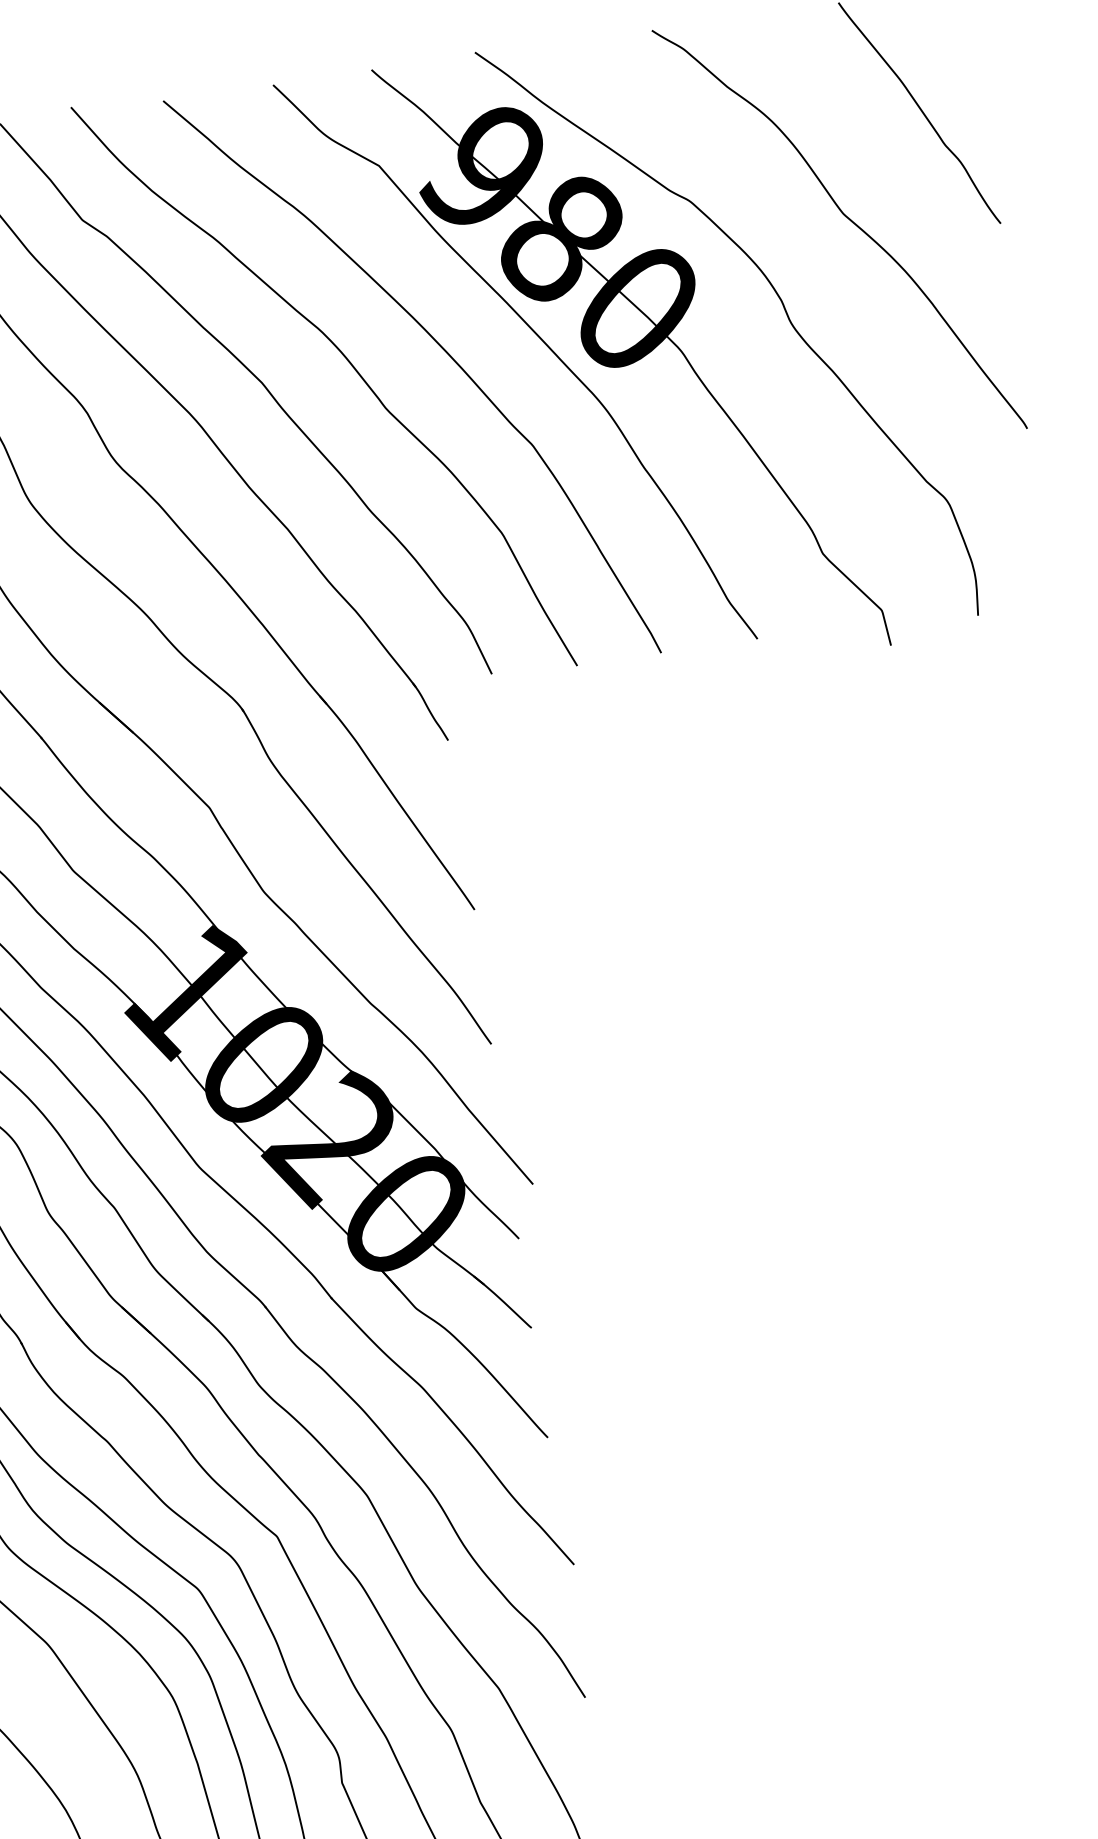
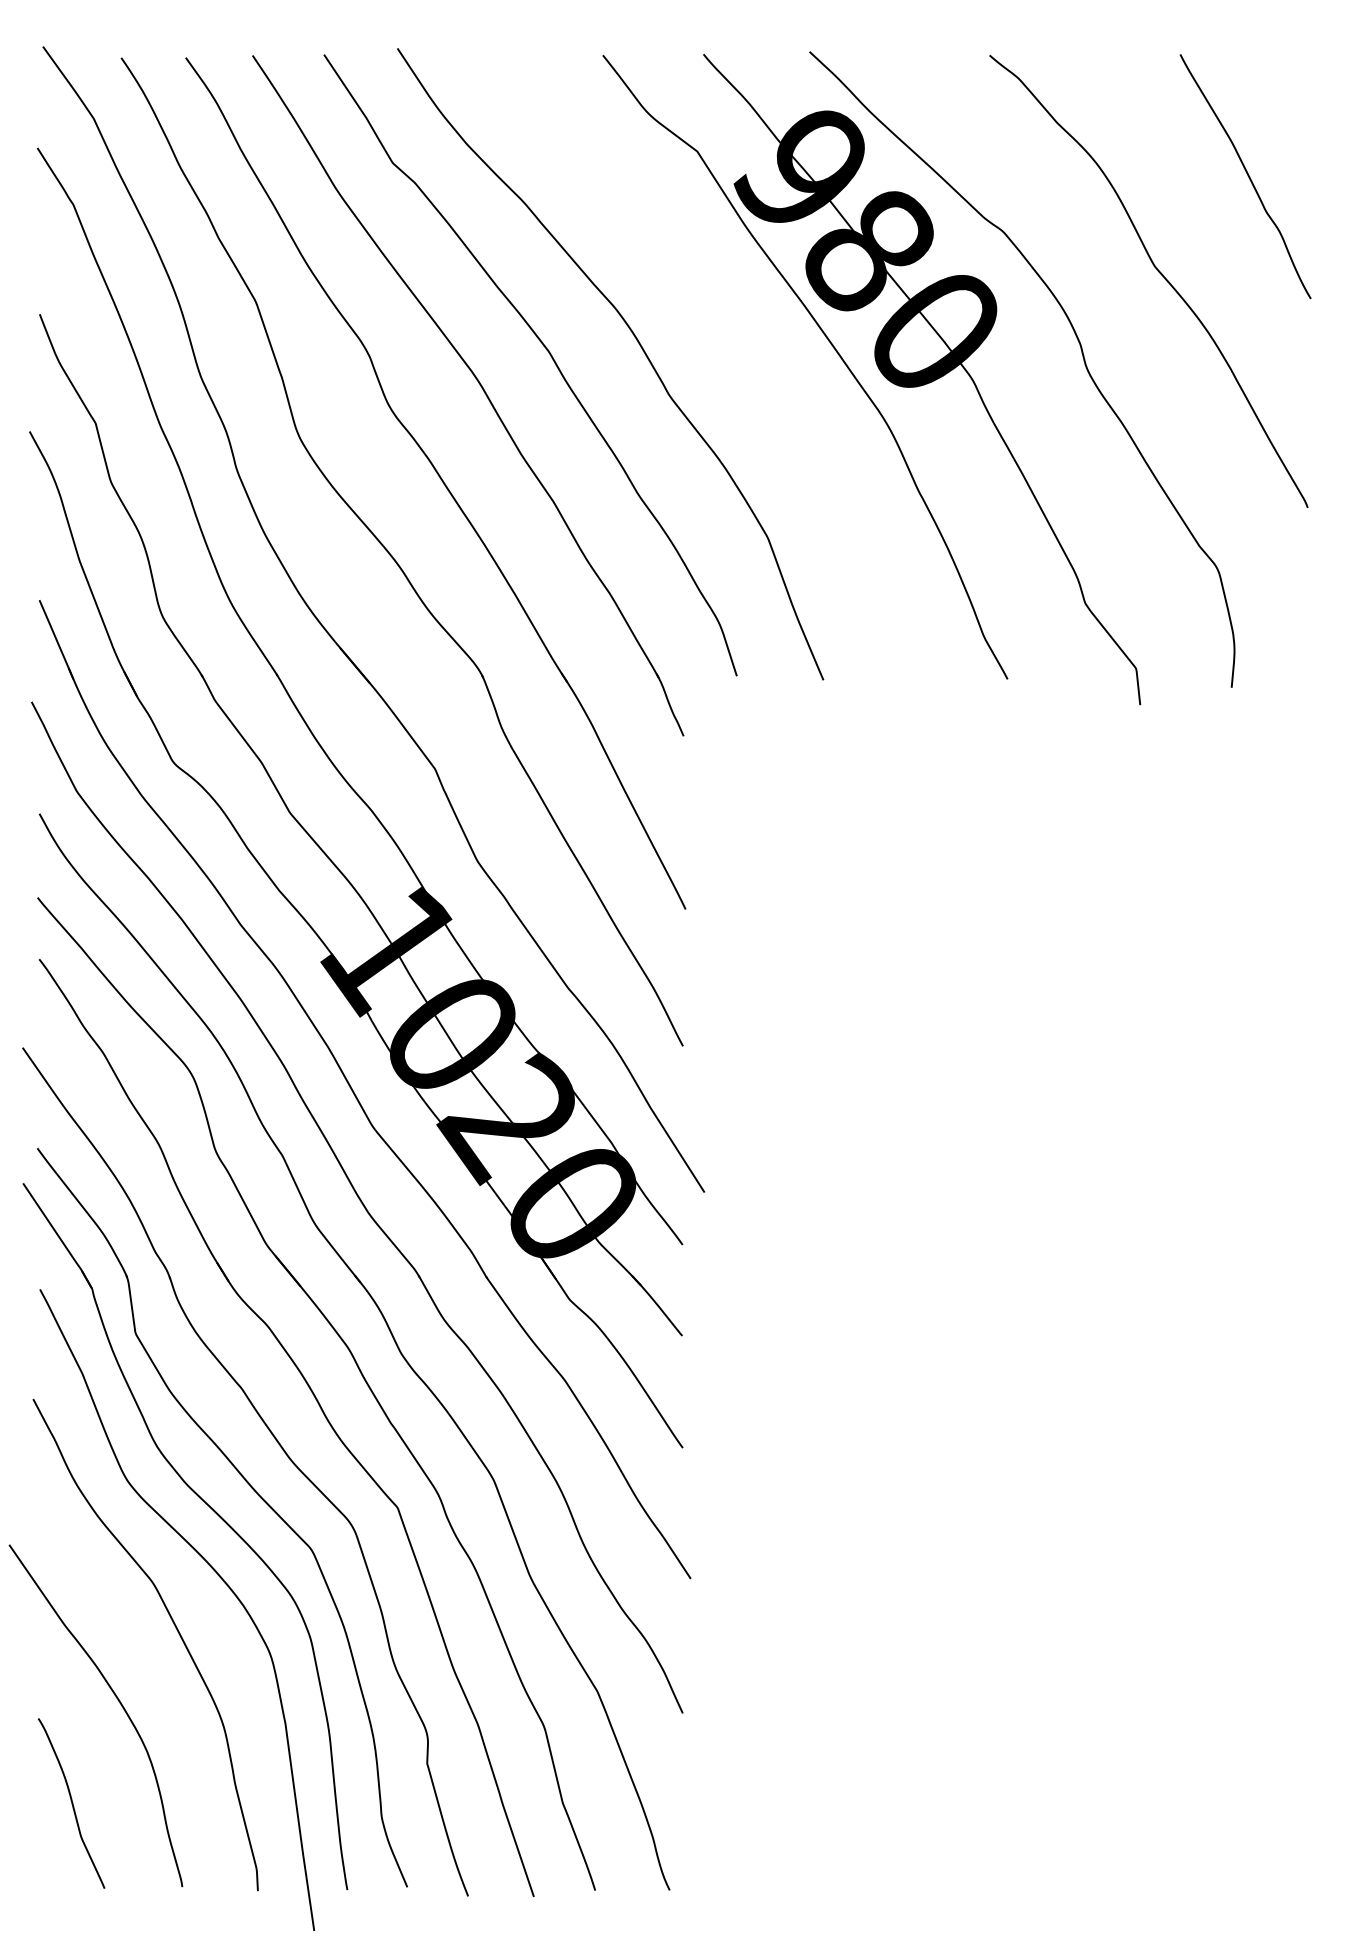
curve: (441, 348) -> (733, 343), removed

